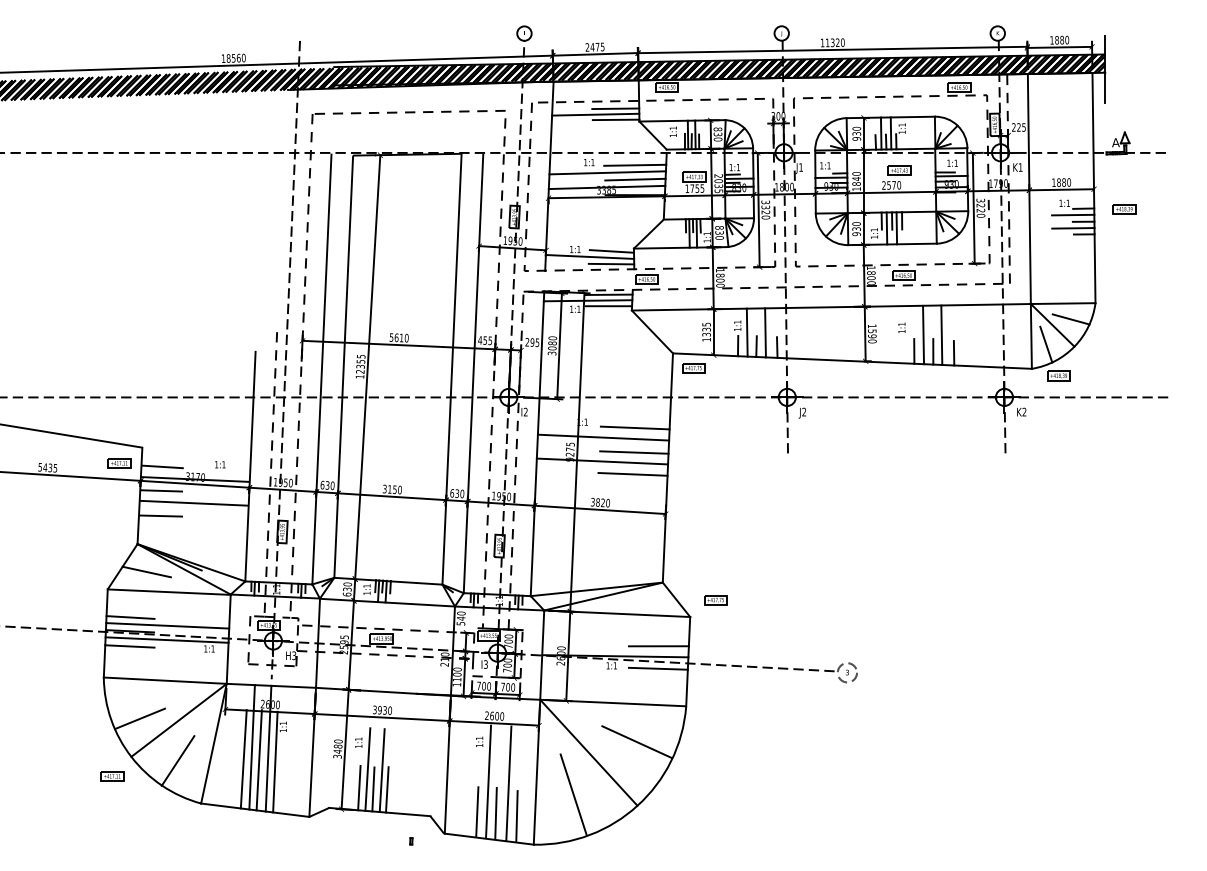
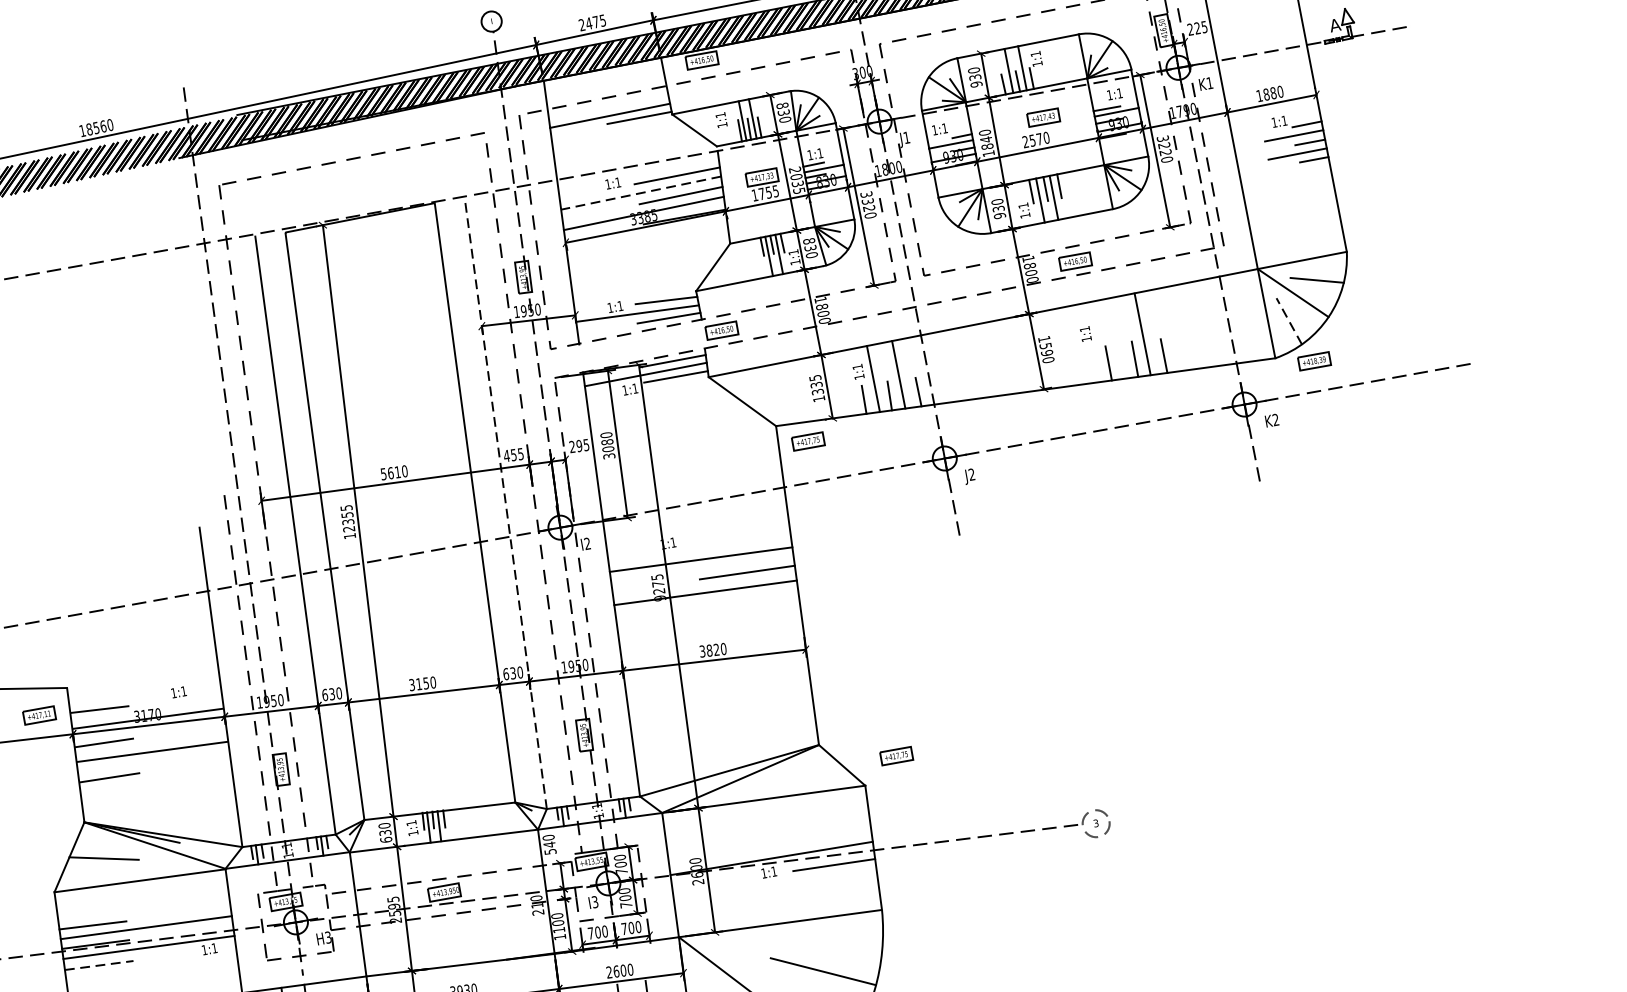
line: (615, 108) -> (635, 102), removed
line: (607, 172) -> (640, 192), solid -> dashed
part: (1124, 209) -> (1363, 115), removed
line: (923, 334) -> (1117, 337), removed
line: (1046, 344) -> (1289, 321), solid -> dashed
line: (473, 373) -> (505, 503), solid -> dashed
line: (634, 427) -> (741, 537), removed
line: (632, 474) -> (750, 603), removed
line: (129, 646) -> (98, 965), solid -> dashed
line: (658, 646) -> (828, 834), removed

